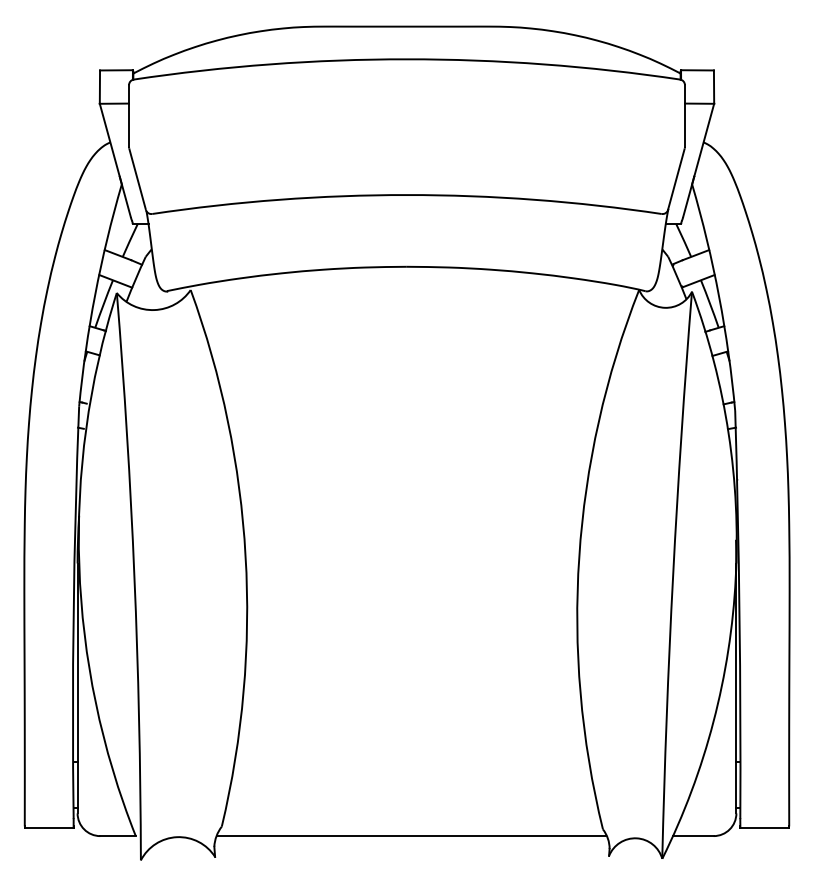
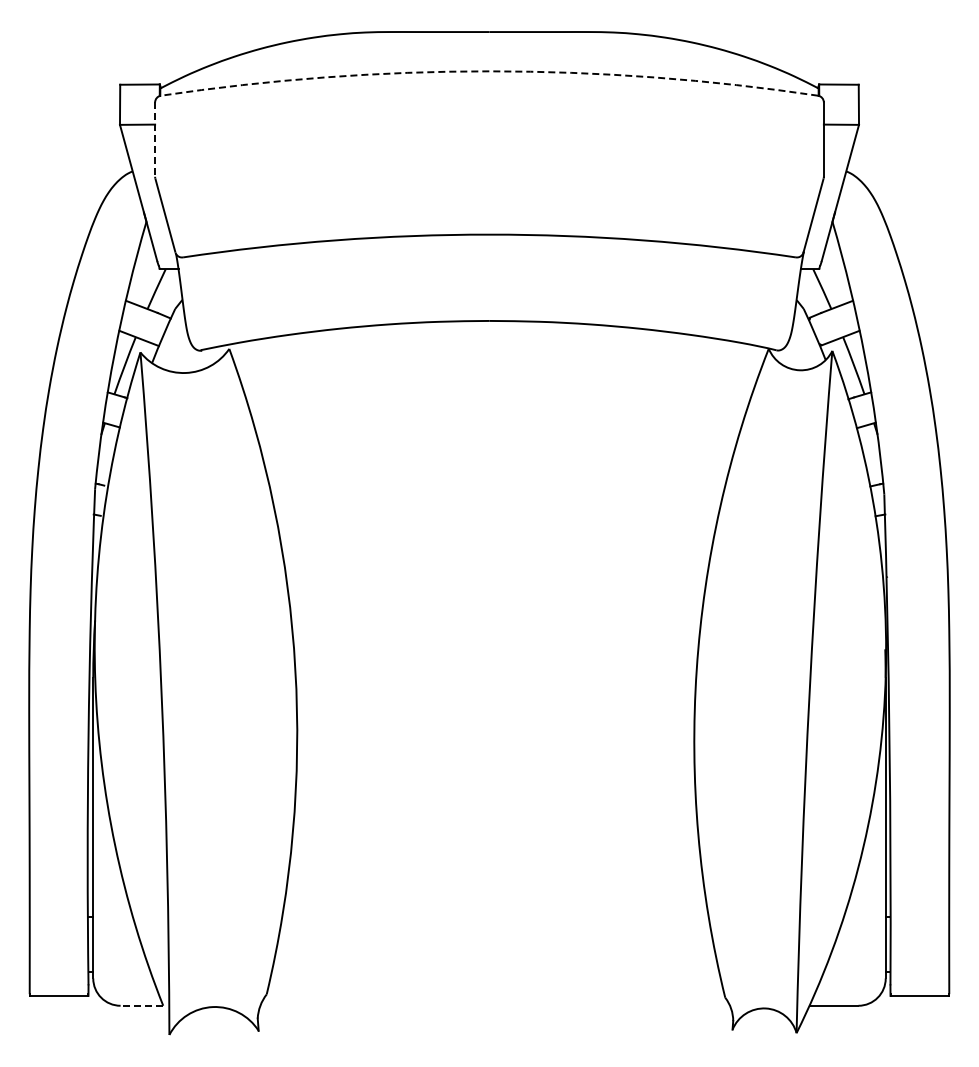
arc: (407, 59) -> (489, 71), solid -> dashed
line: (129, 116) -> (155, 140), solid -> dashed
line: (117, 835) -> (141, 1005), solid -> dashed
line: (411, 835) -> (494, 1005), removed

